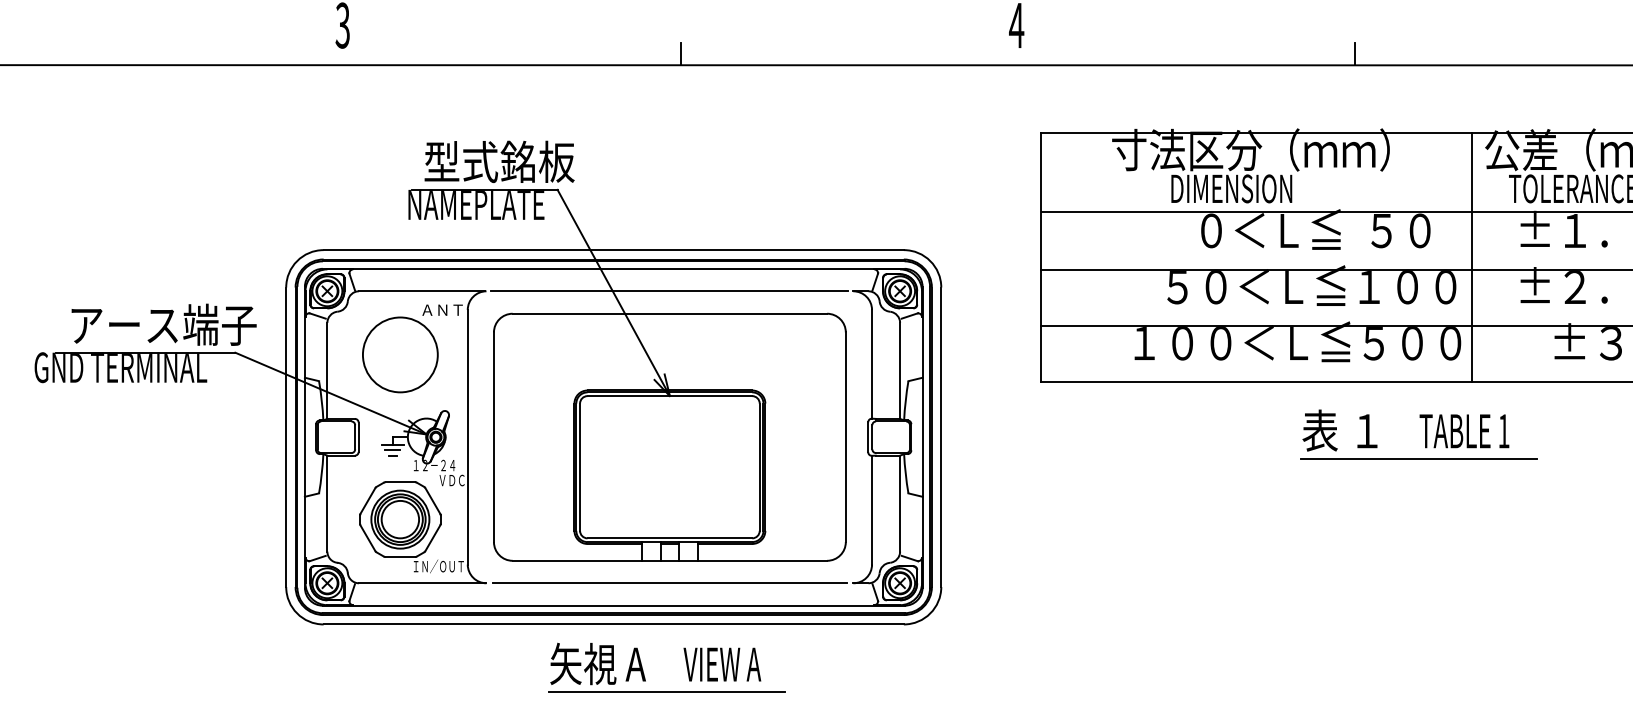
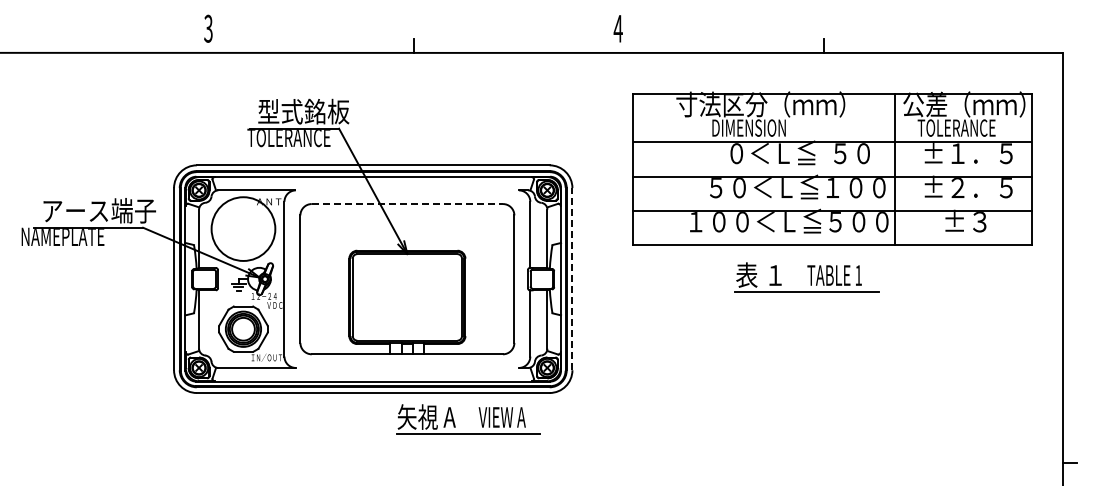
text: (476, 204) -> (289, 137), NAMEPLATE -> TOLERANCE
line: (668, 291) -> (406, 190), removed
line: (670, 314) -> (407, 204), solid -> dashed
circle: (400, 353) -> (243, 228), size x1.4
text: (120, 367) -> (73, 236), GND TERMINAL -> NAMEPLATE
part: (1418, 434) -> (806, 277), moved
line: (941, 436) -> (572, 278), solid -> dashed
line: (668, 582) -> (406, 367), removed
part: (686, 668) -> (480, 419), moved

